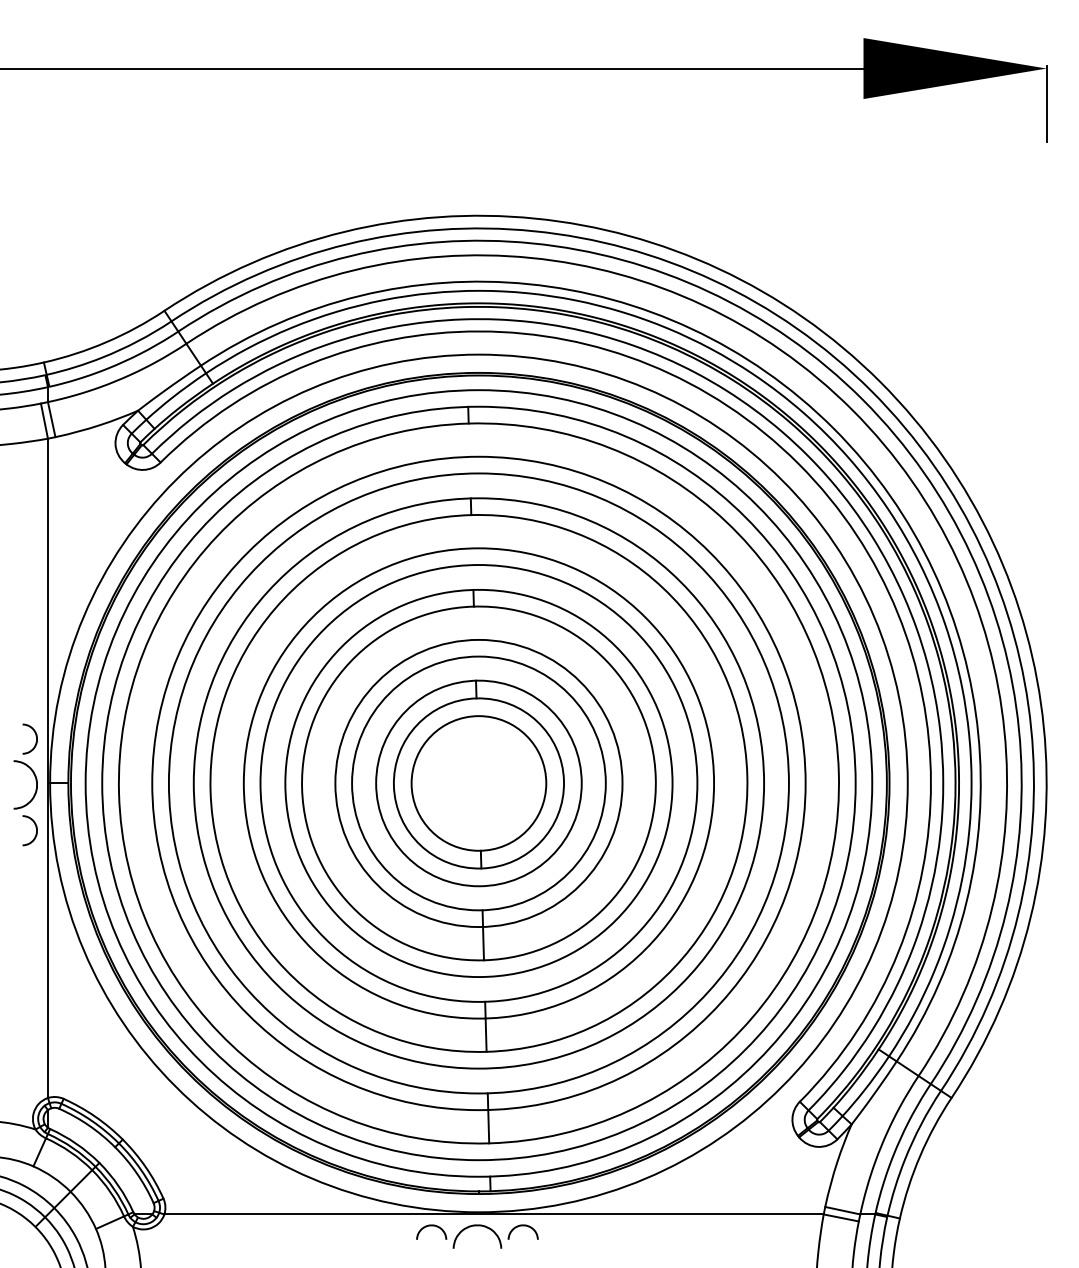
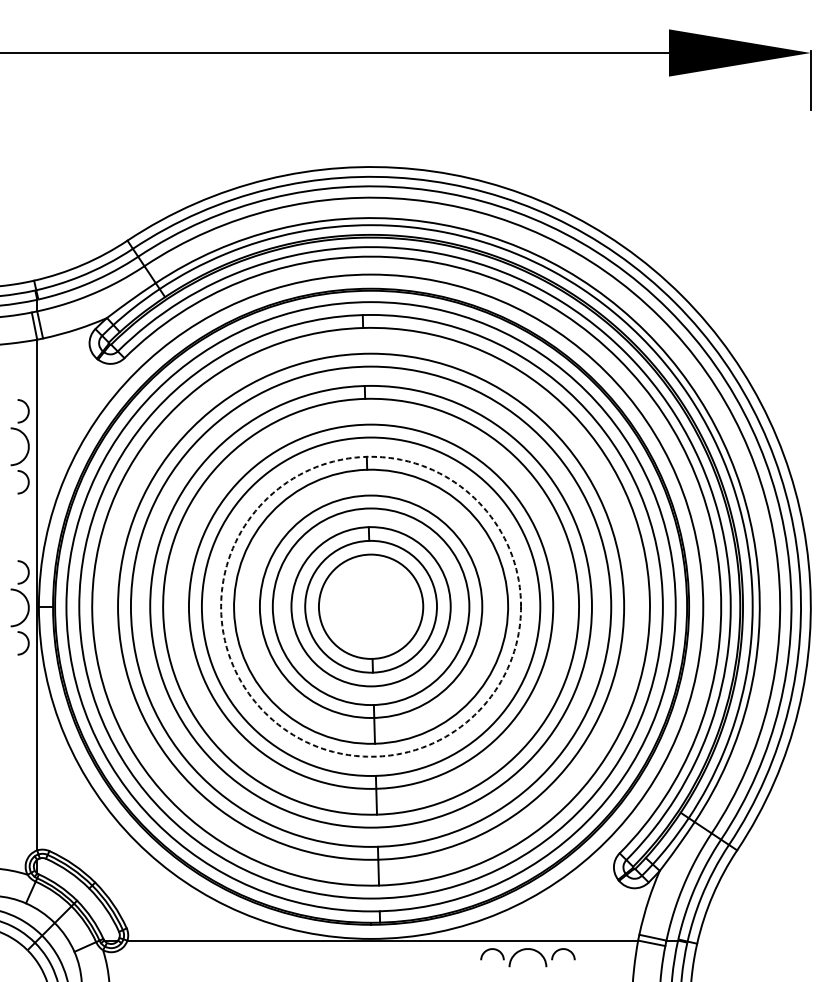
part: (35, 572) -> (27, 443), added
circle: (478, 783) -> (370, 606), solid -> dashed
part: (477, 1226) -> (527, 949), moved

